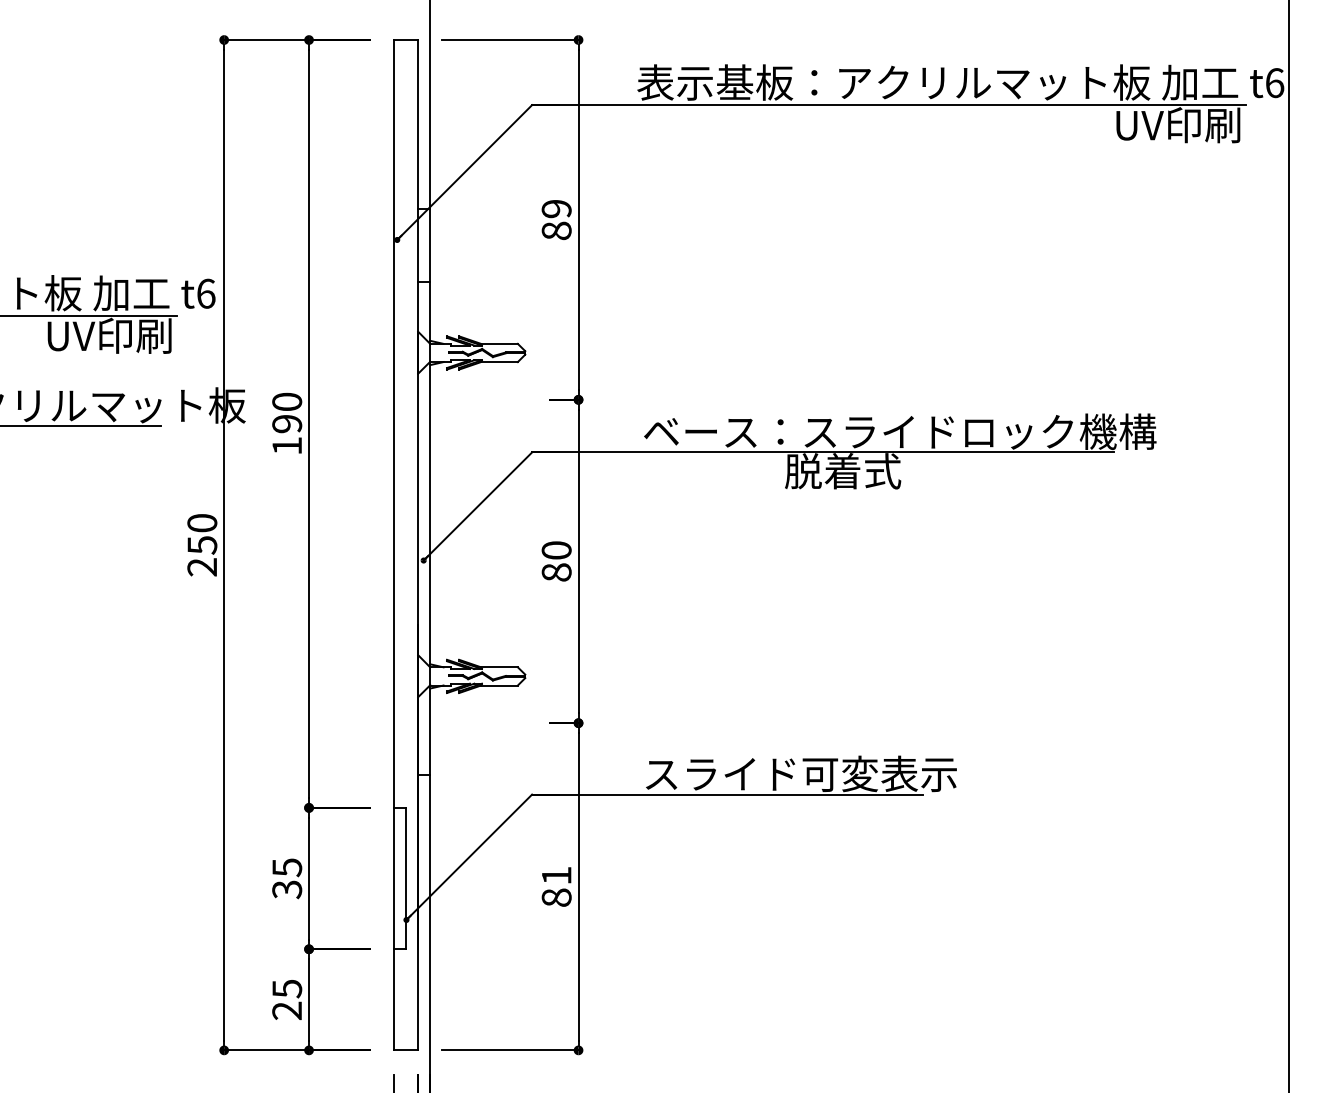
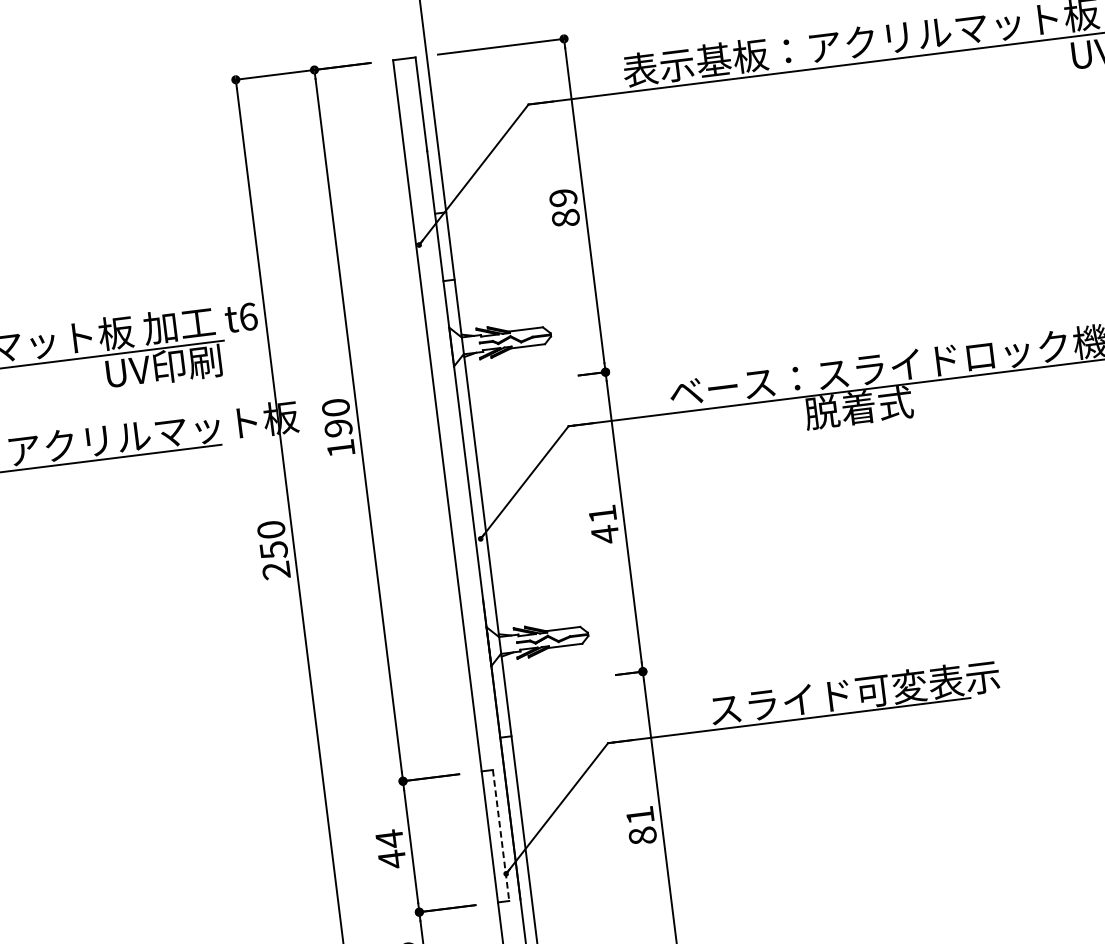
text: (556, 561) -> (603, 524), 80 -> 41
text: (287, 878) -> (391, 849), 35 -> 44
line: (406, 878) -> (501, 835), solid -> dashed

